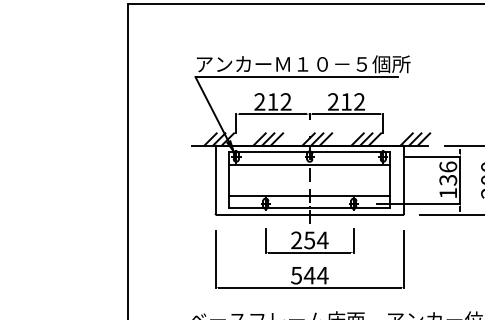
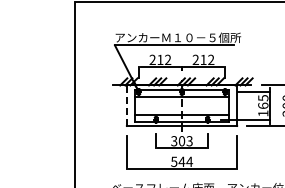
text: (448, 172) -> (263, 101), 136 -> 165
line: (215, 179) -> (126, 105), solid -> dashed
text: (308, 240) -> (181, 141), 254 -> 303

